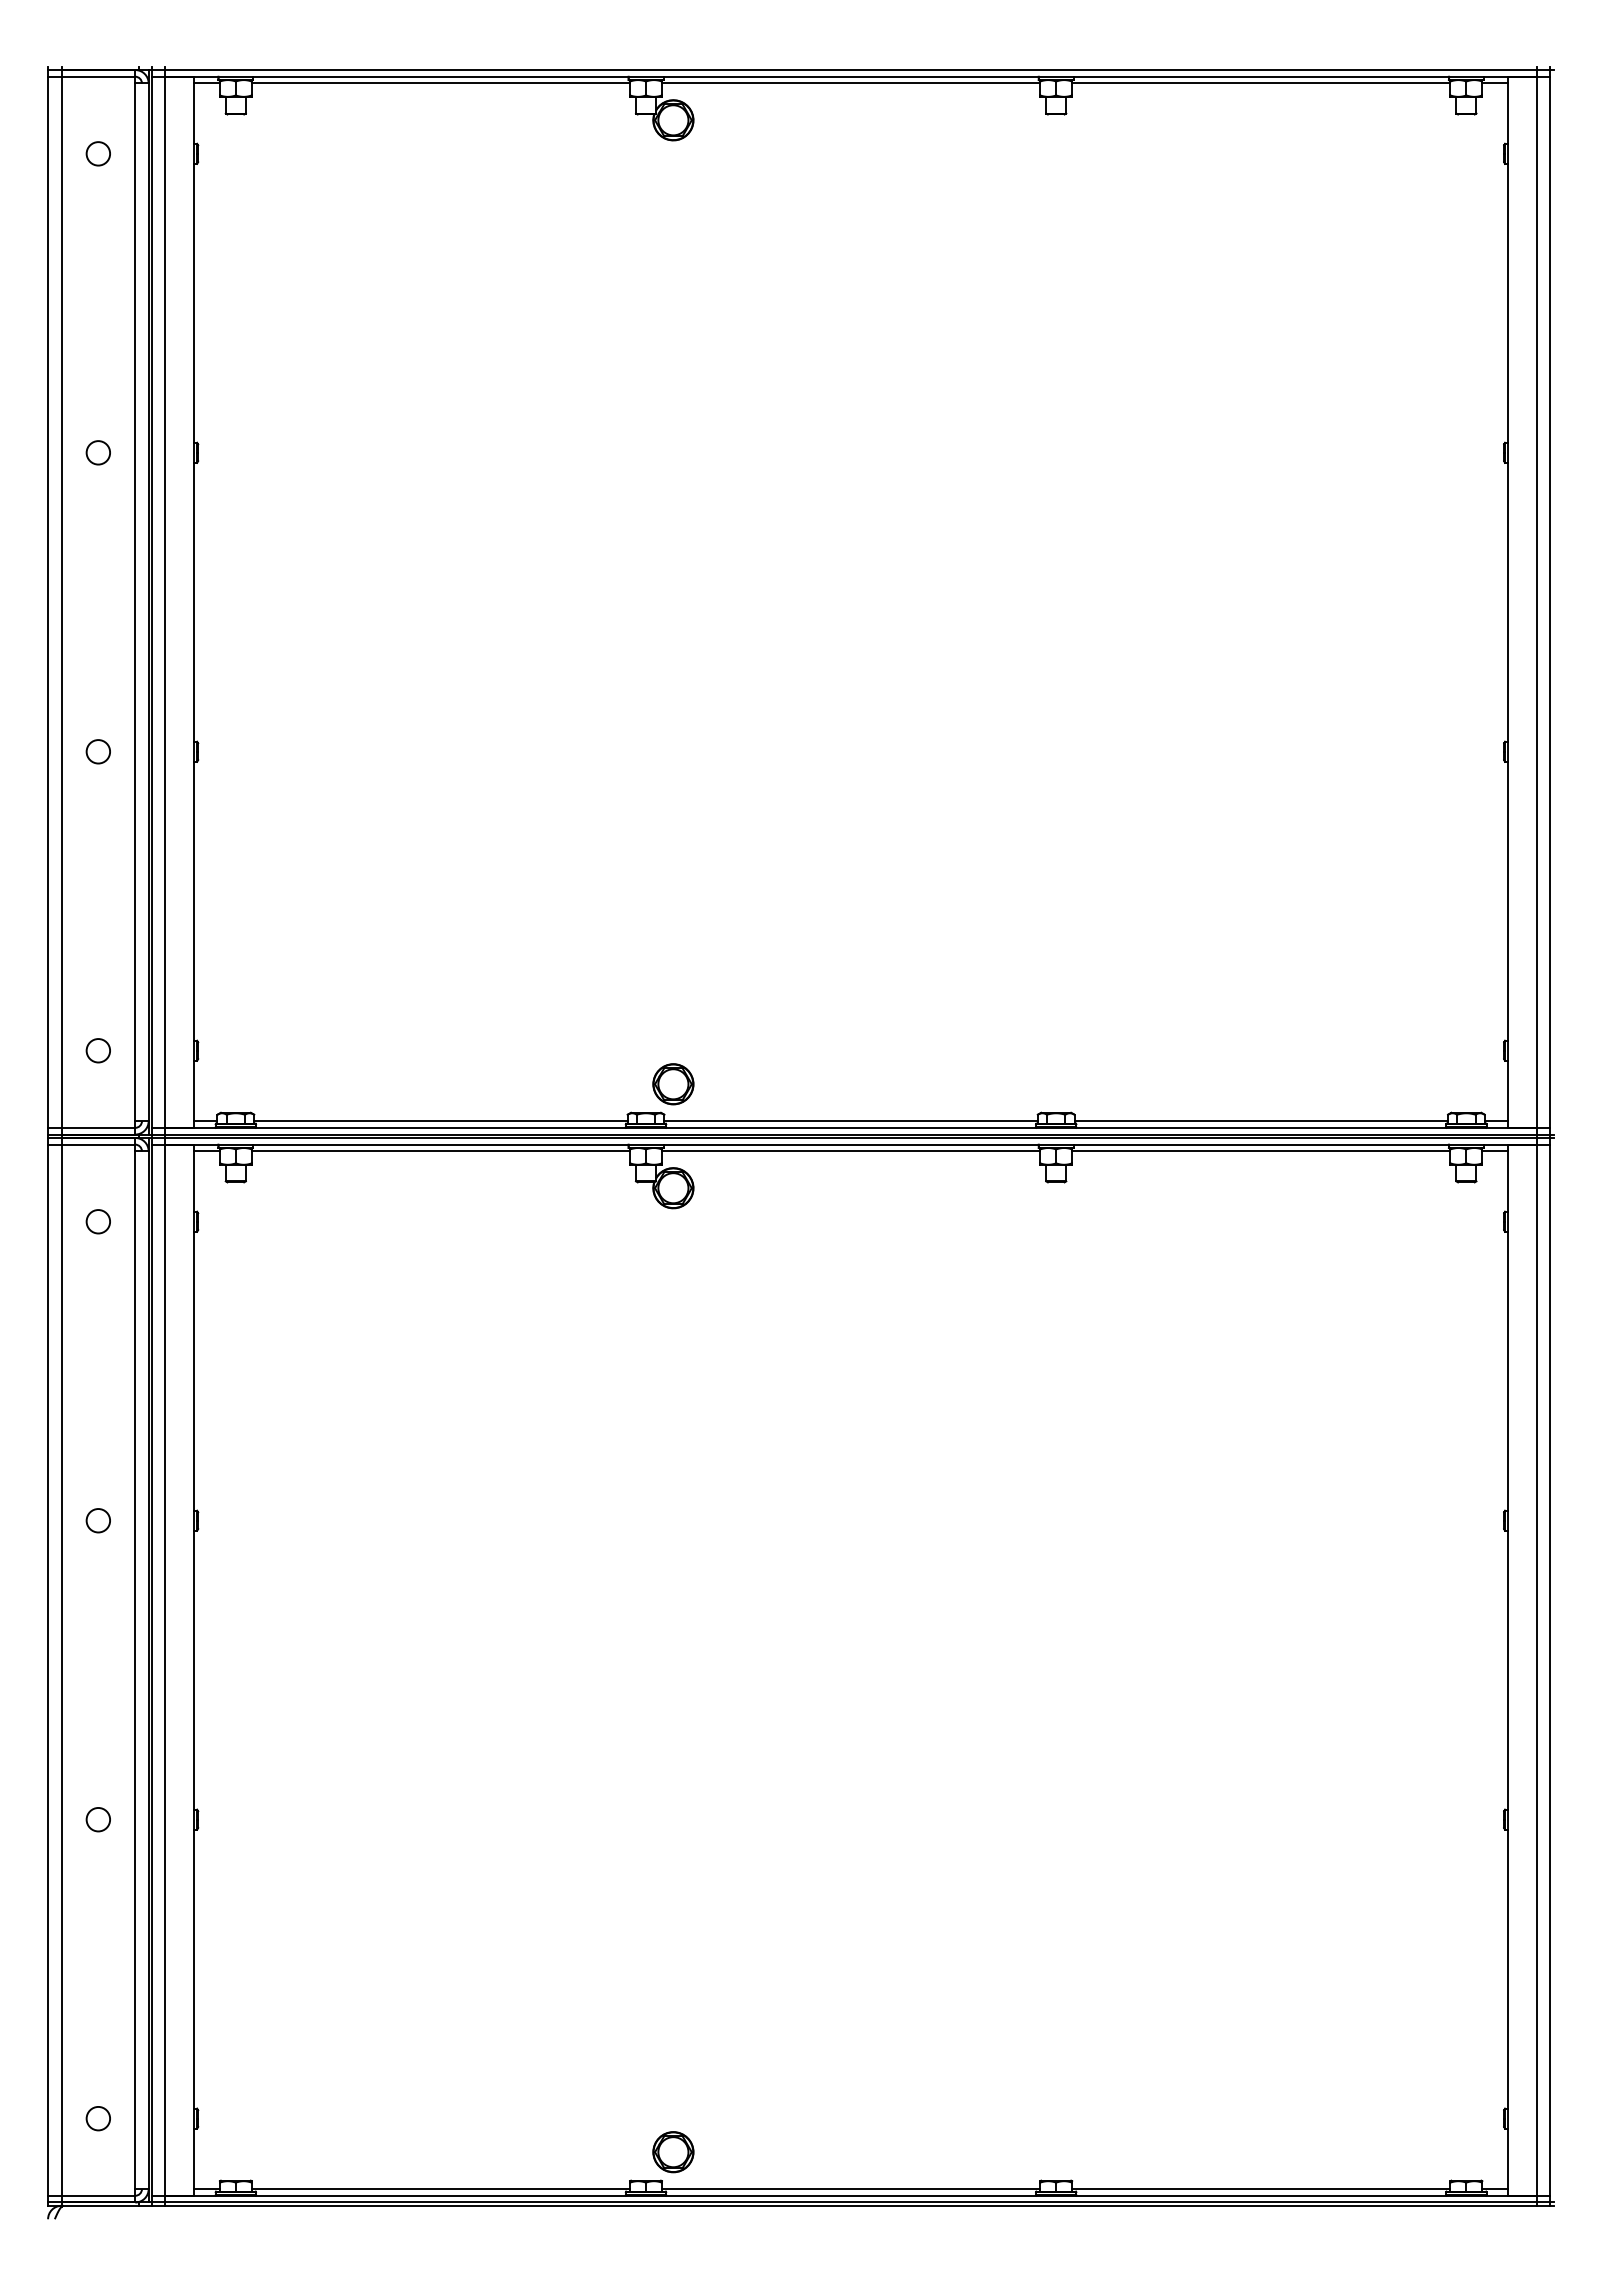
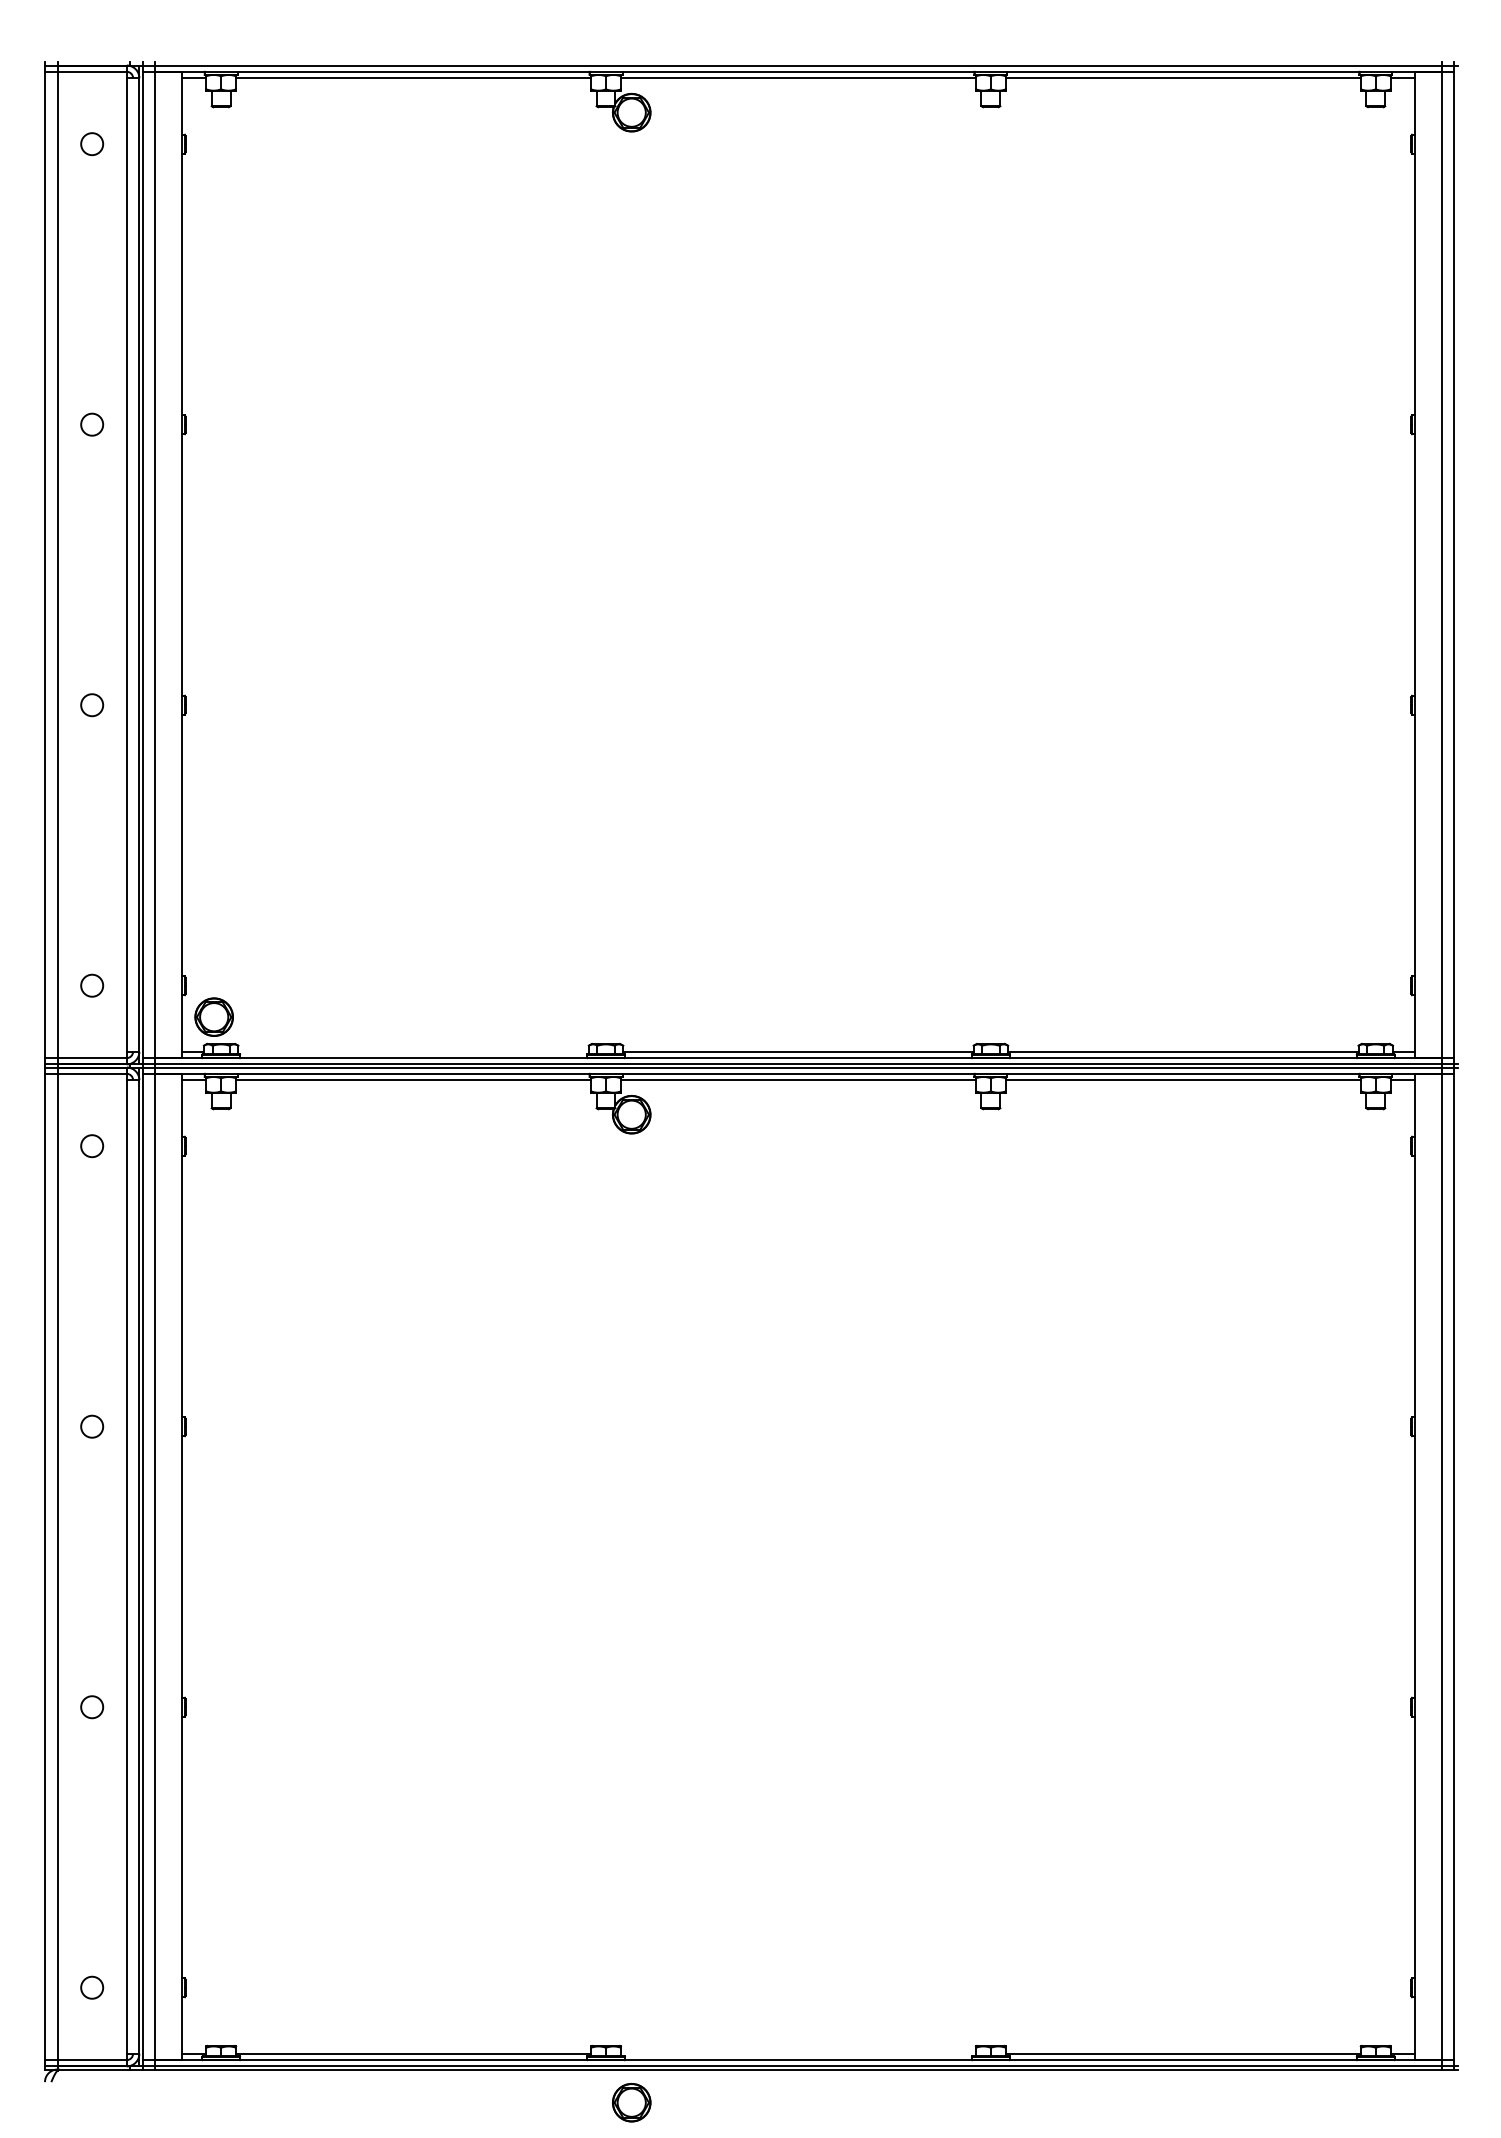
part: (673, 1084) -> (214, 1017), moved
line: (440, 1121) -> (413, 1052), removed
part: (673, 2152) -> (631, 2103), moved
line: (850, 2189) -> (797, 2054), removed

